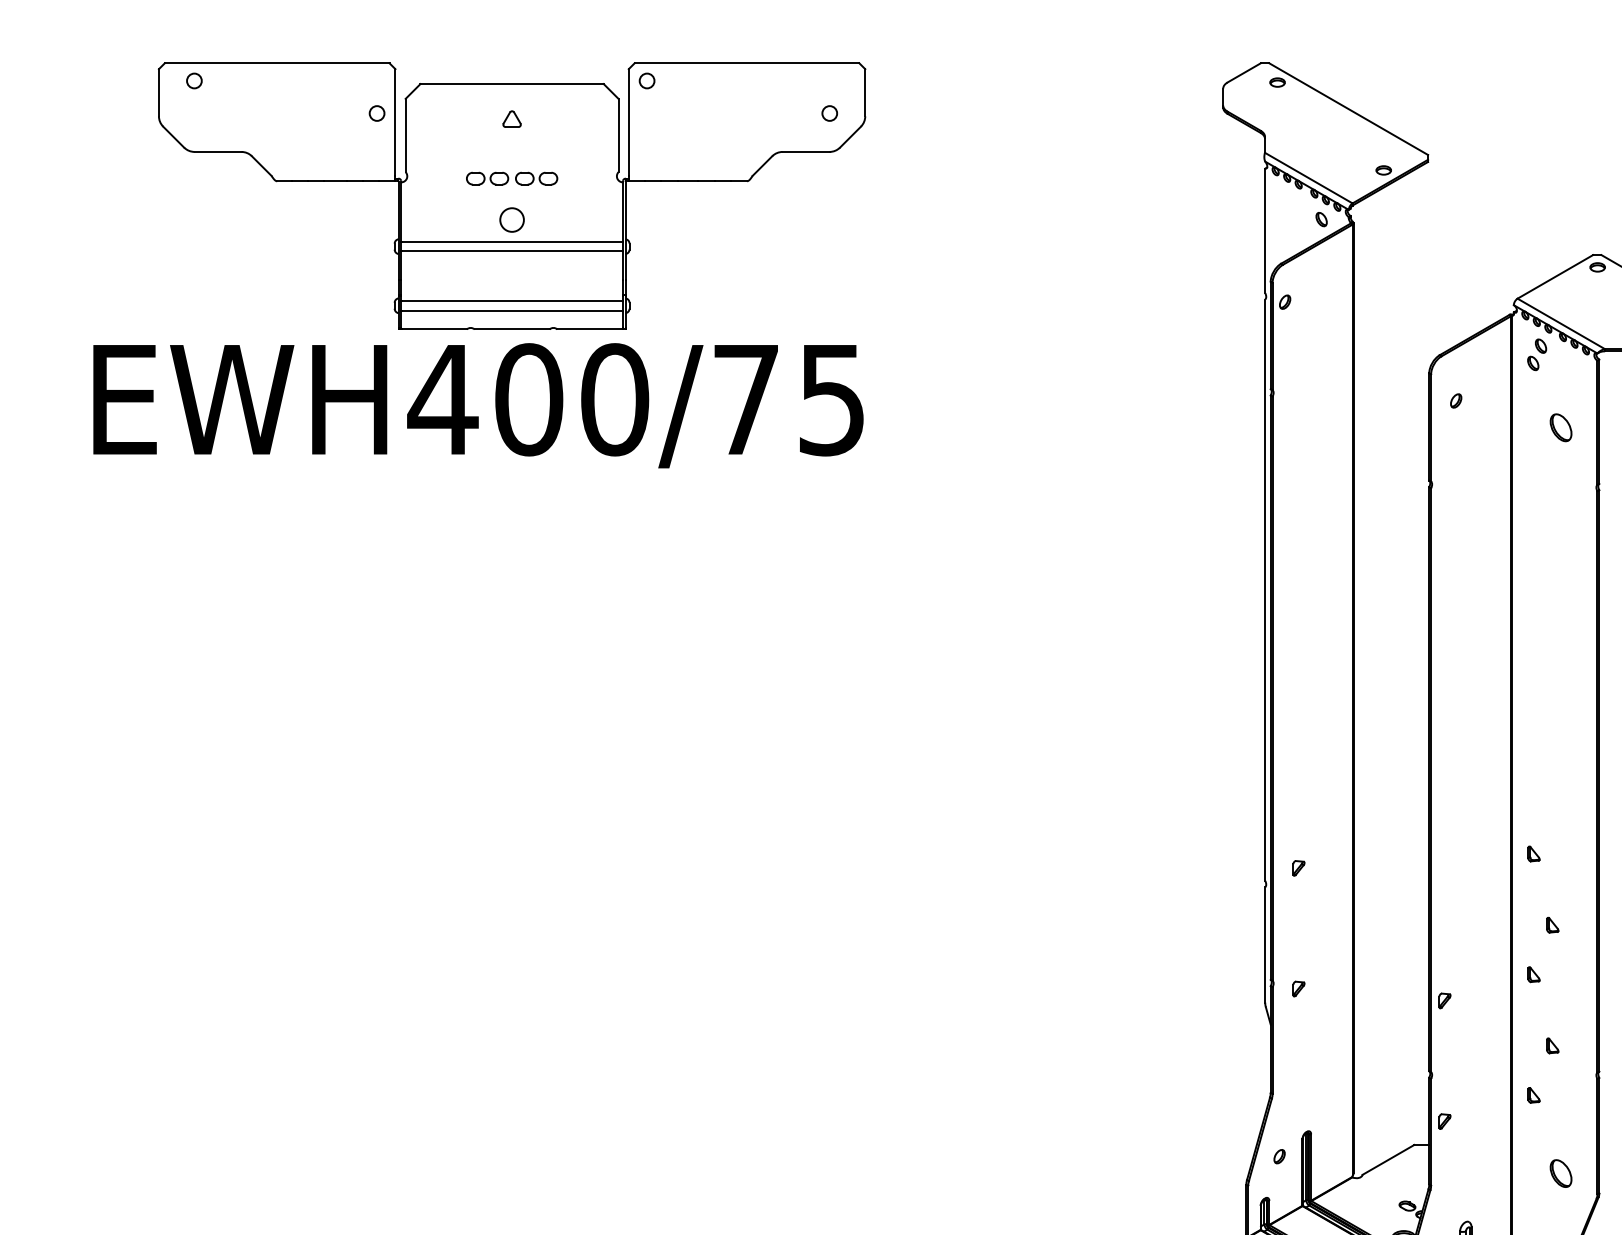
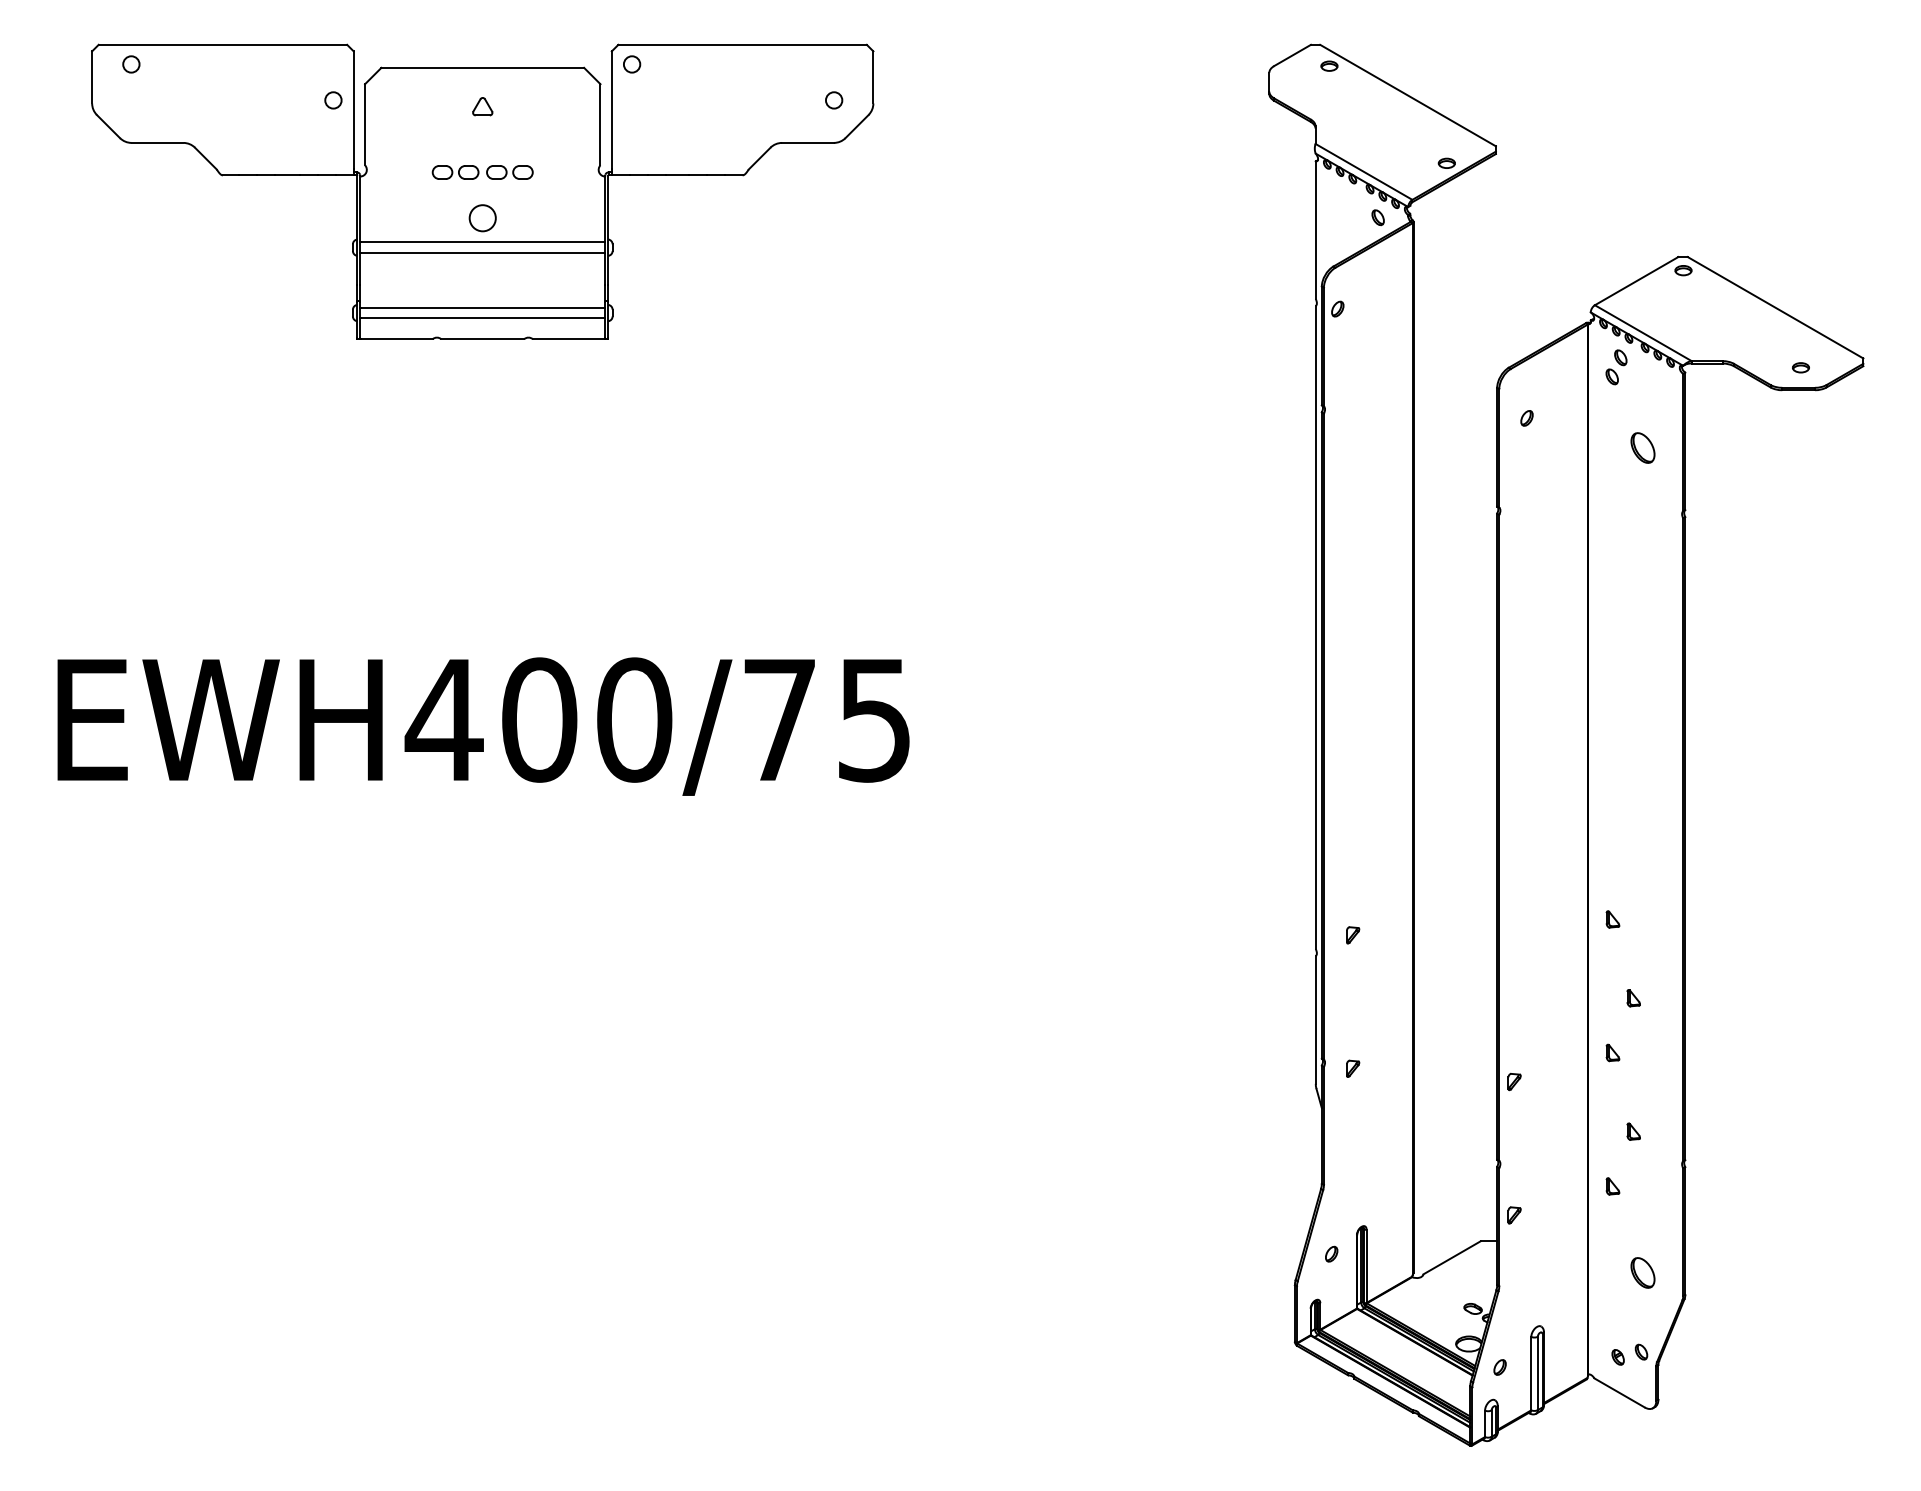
text: (478, 405) -> (483, 726), moved

